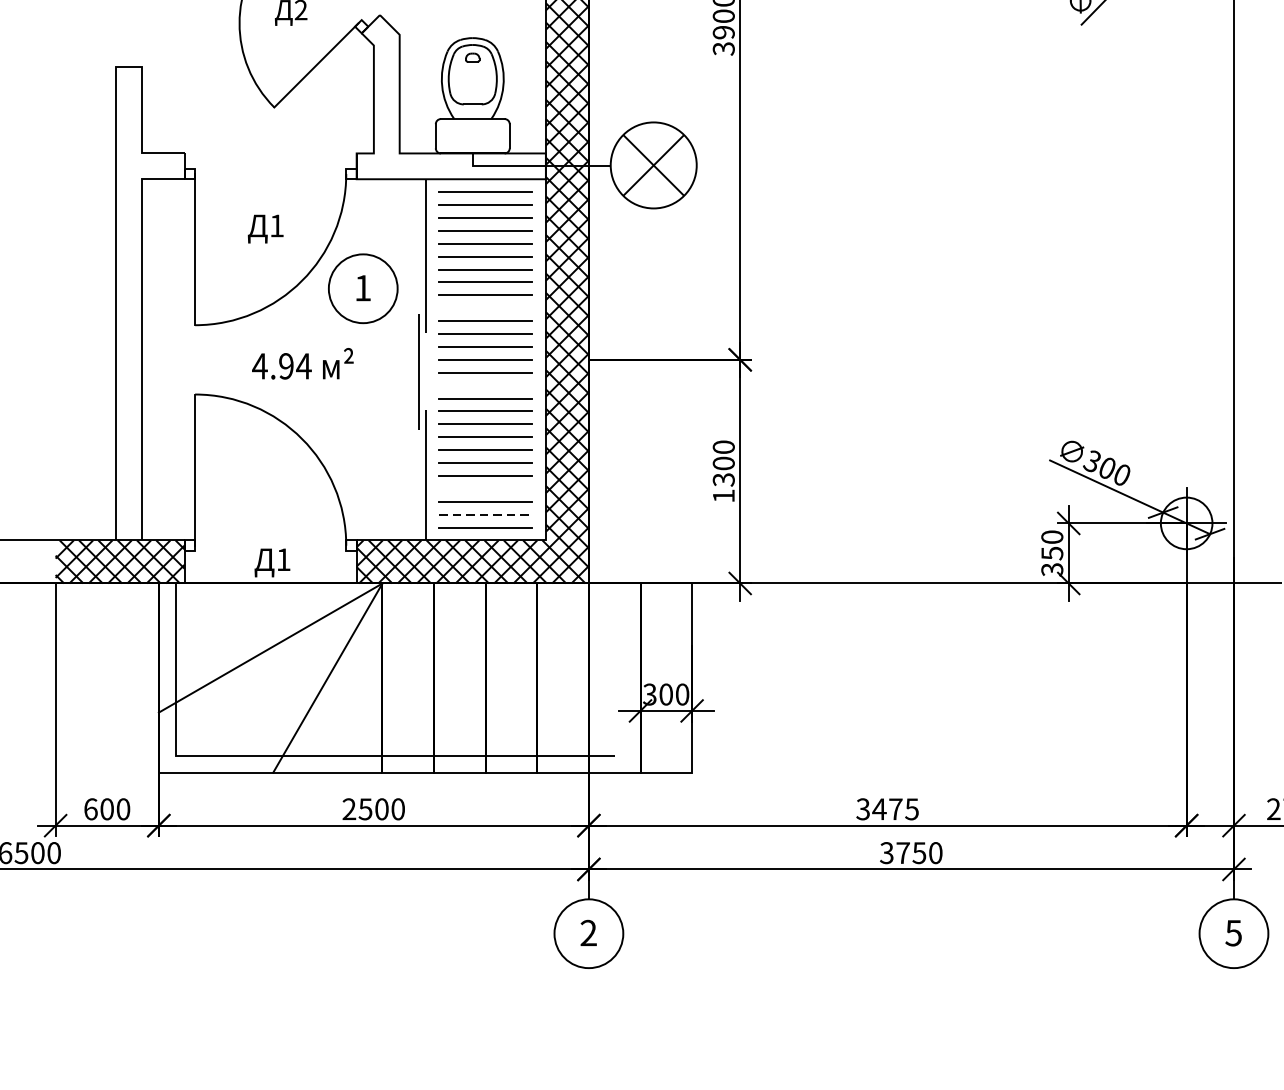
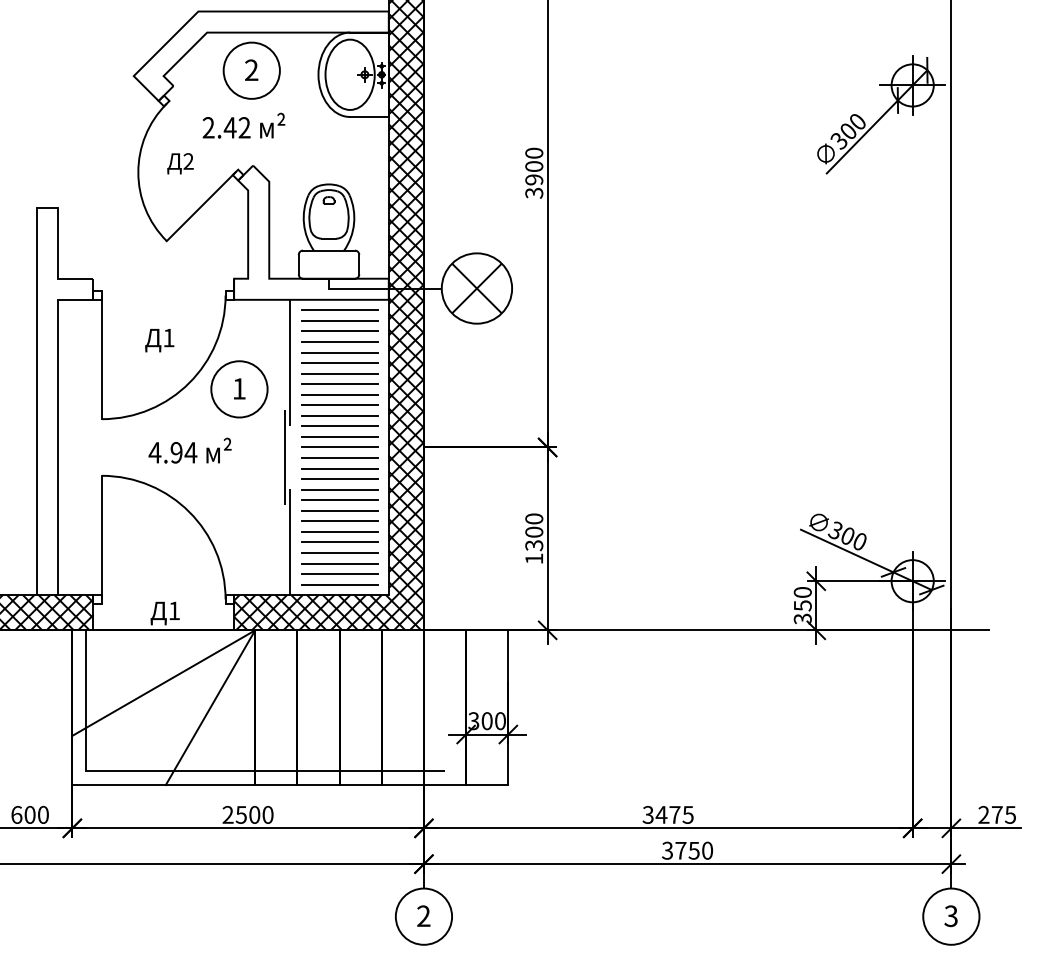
line: (485, 308) -> (339, 405), added
line: (485, 385) -> (339, 468), added
line: (485, 488) -> (339, 552), added
line: (485, 515) -> (339, 574), dashed -> solid
text: (1234, 932) -> (951, 915), 5 -> 3

